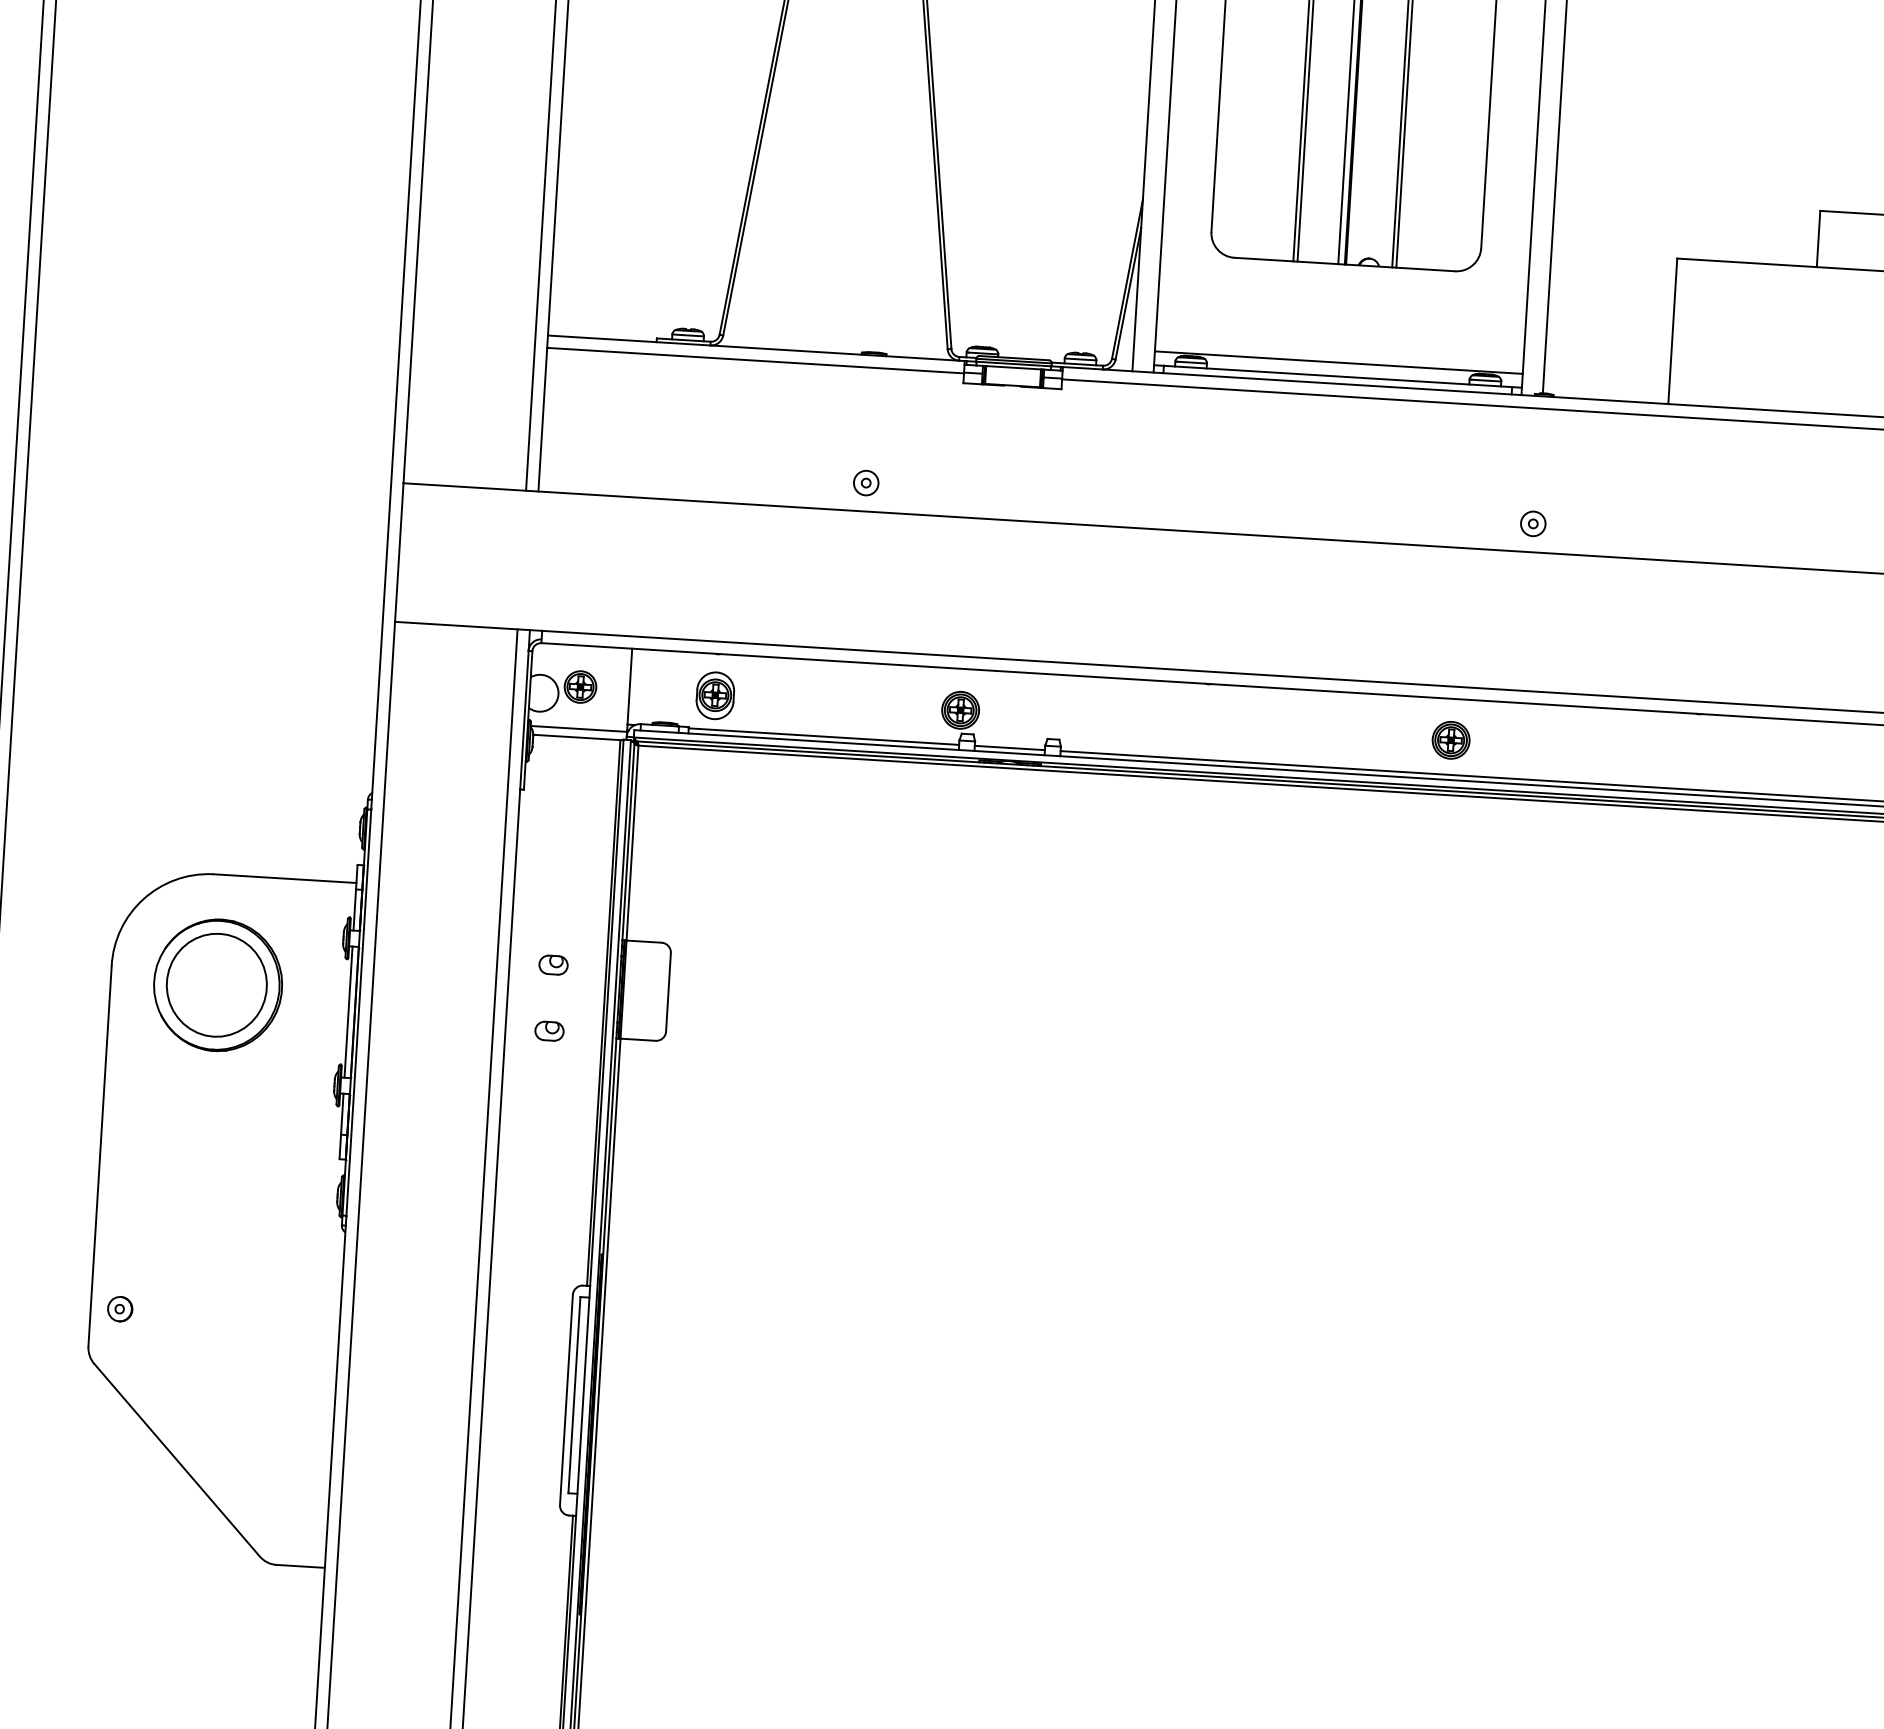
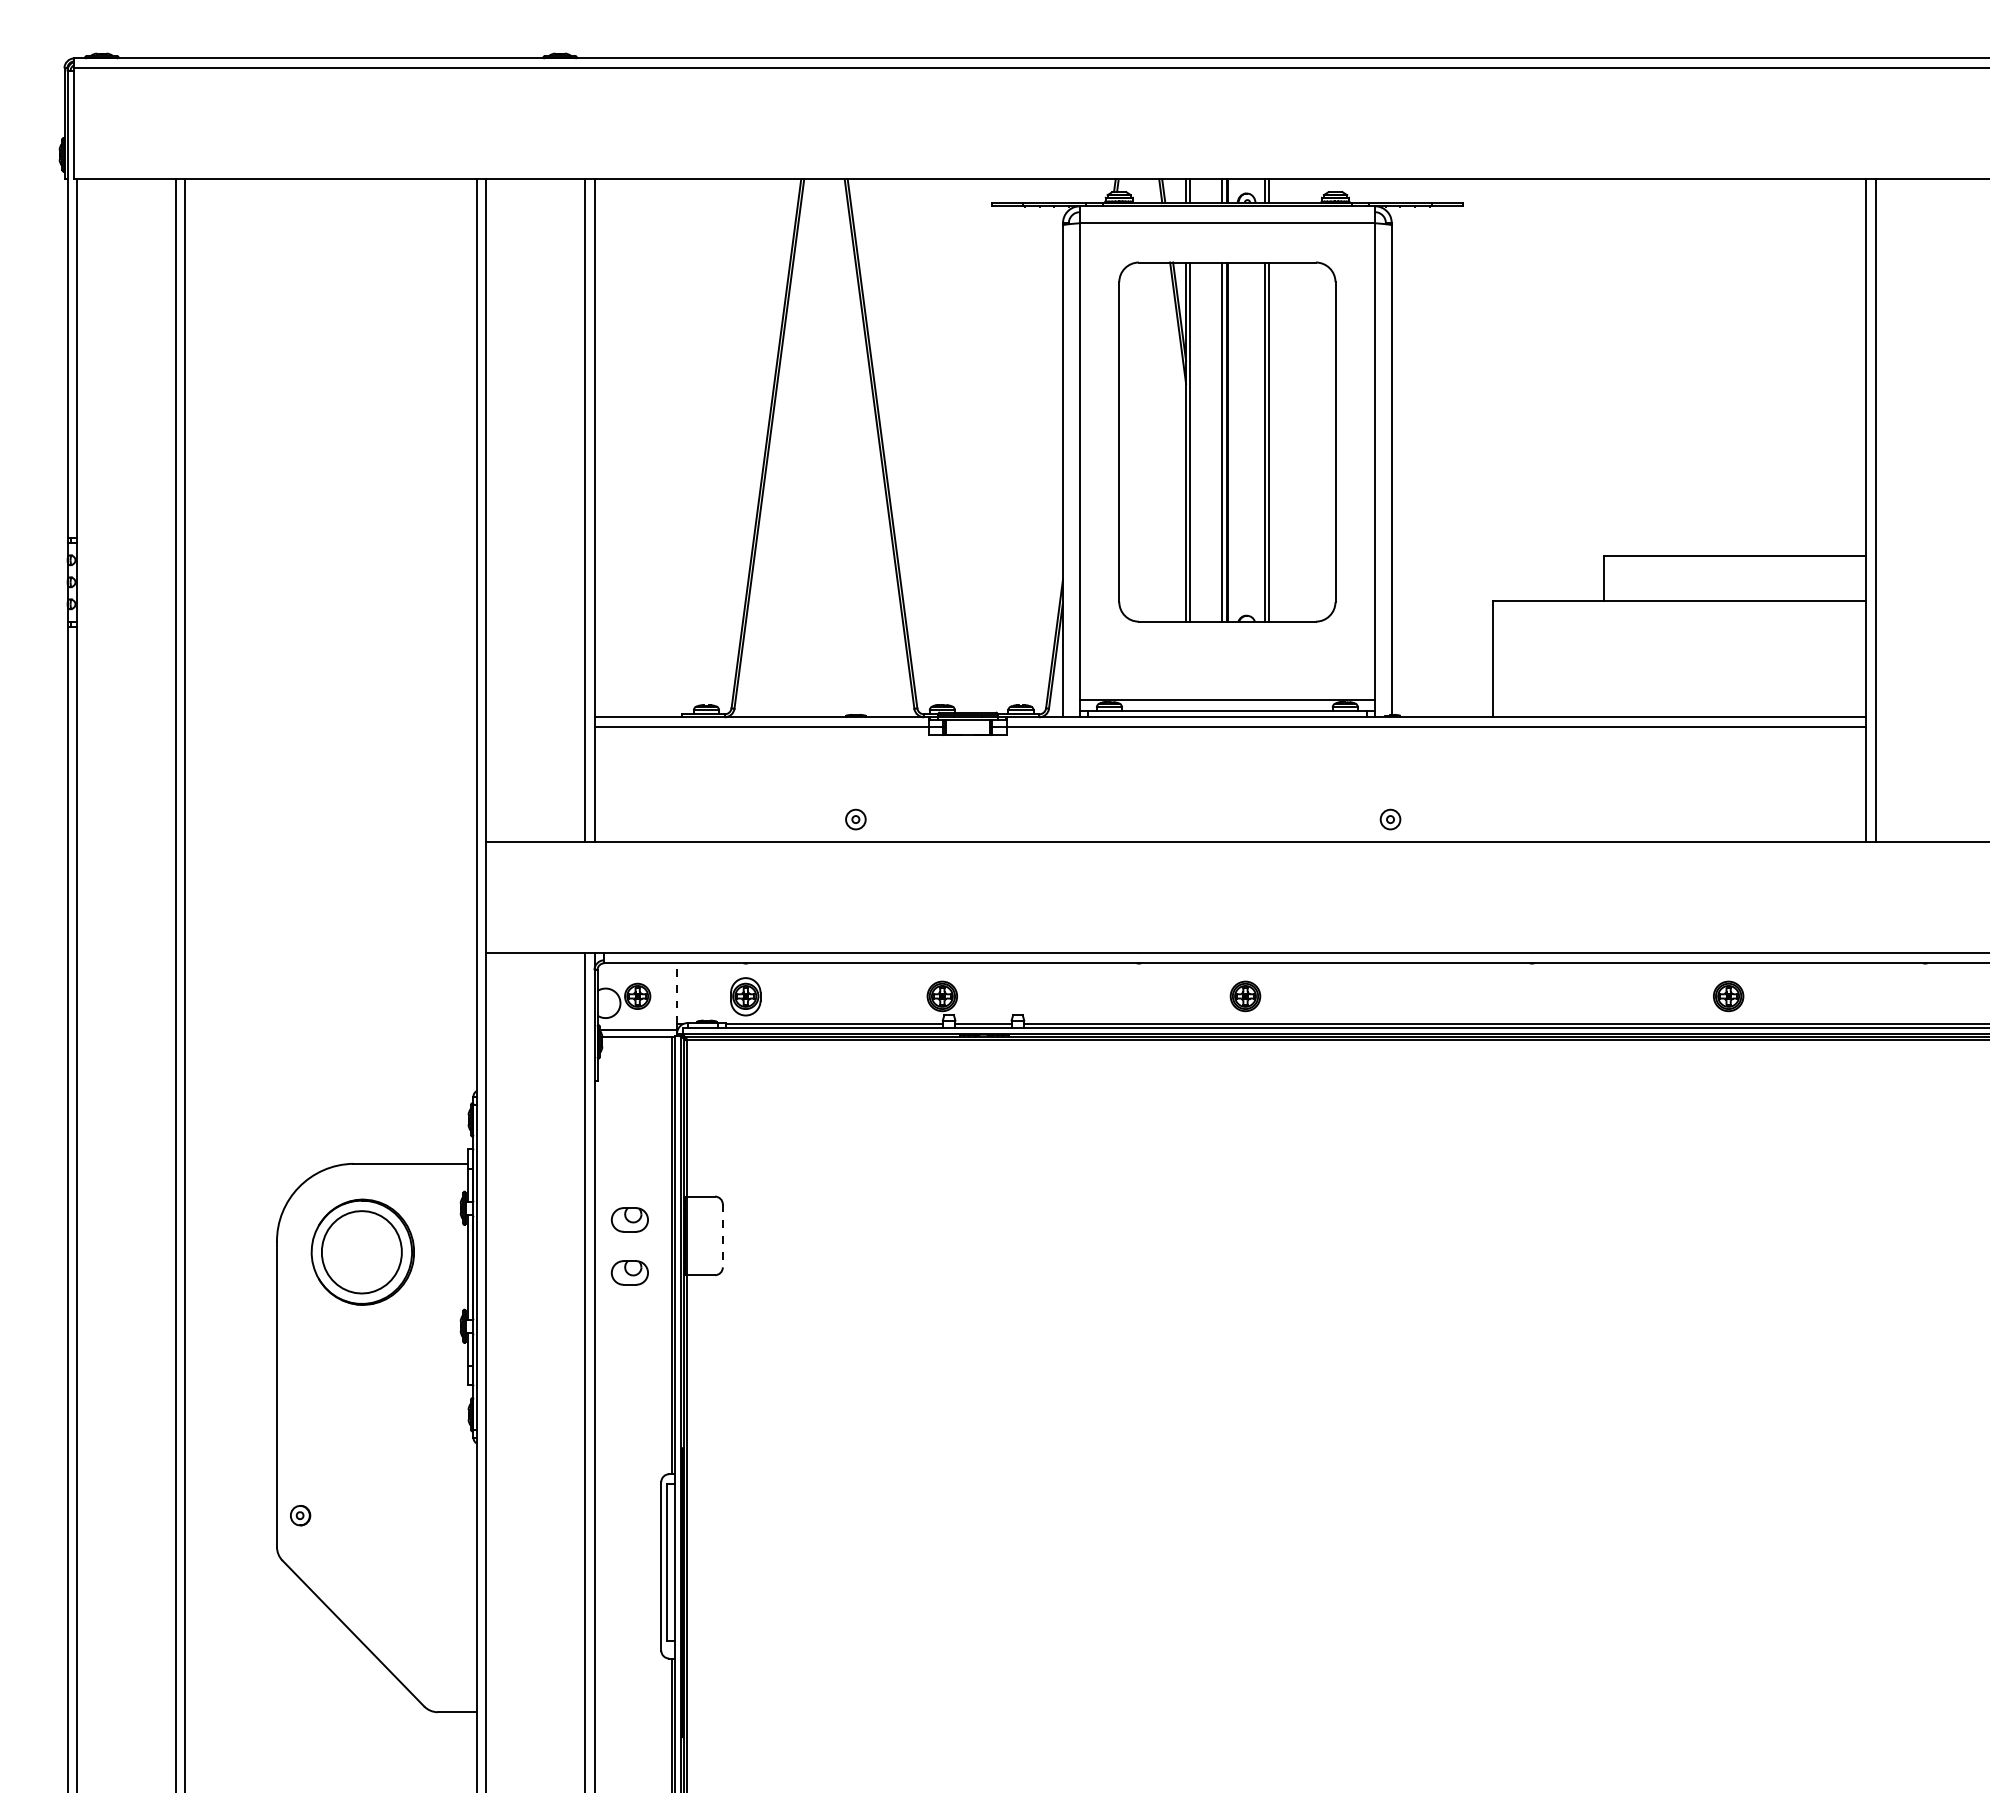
line: (630, 686) -> (677, 993), solid -> dashed
part: (1451, 740) -> (1245, 996), moved
part: (553, 964) -> (629, 1219), size x1.6
line: (667, 993) -> (722, 1236), solid -> dashed
part: (549, 1030) -> (629, 1272), size x1.6

